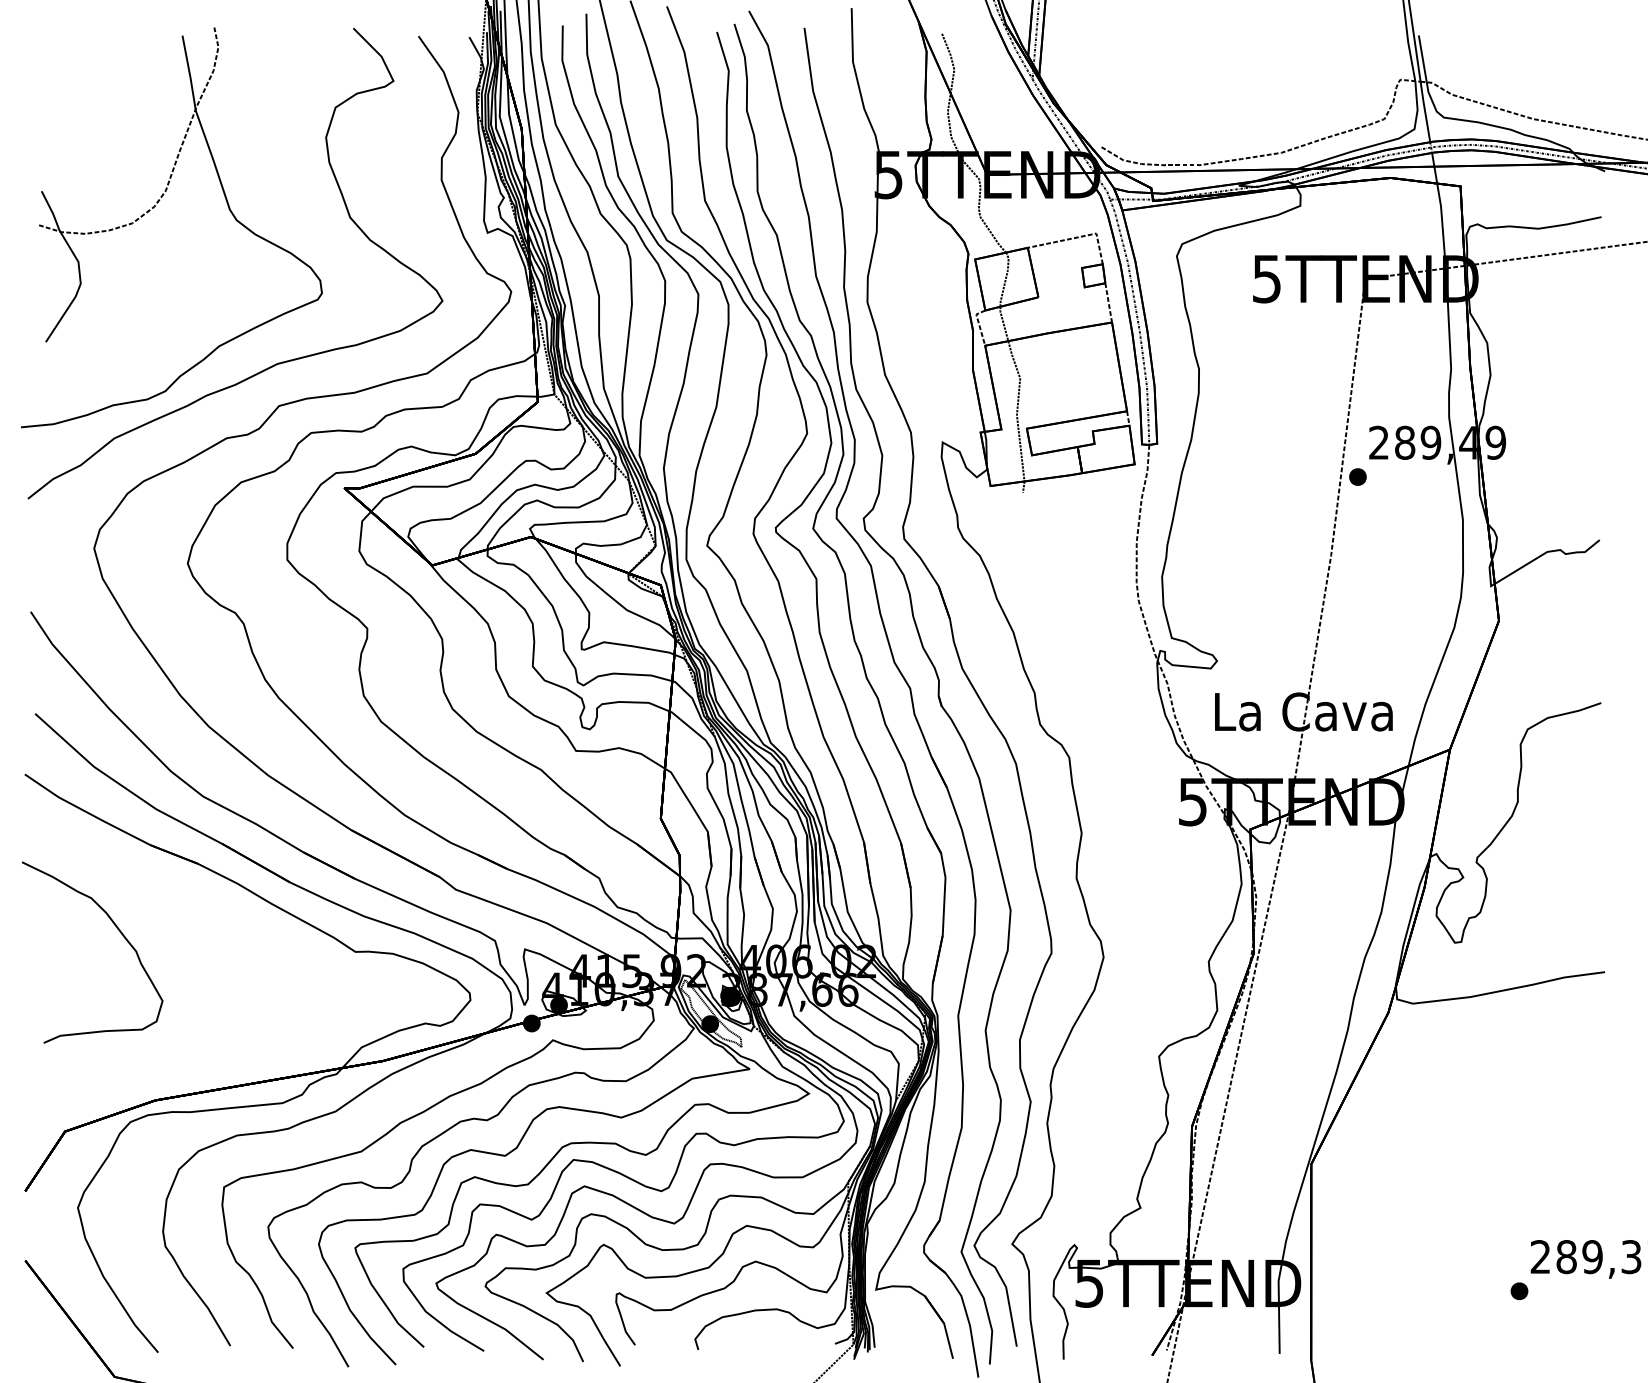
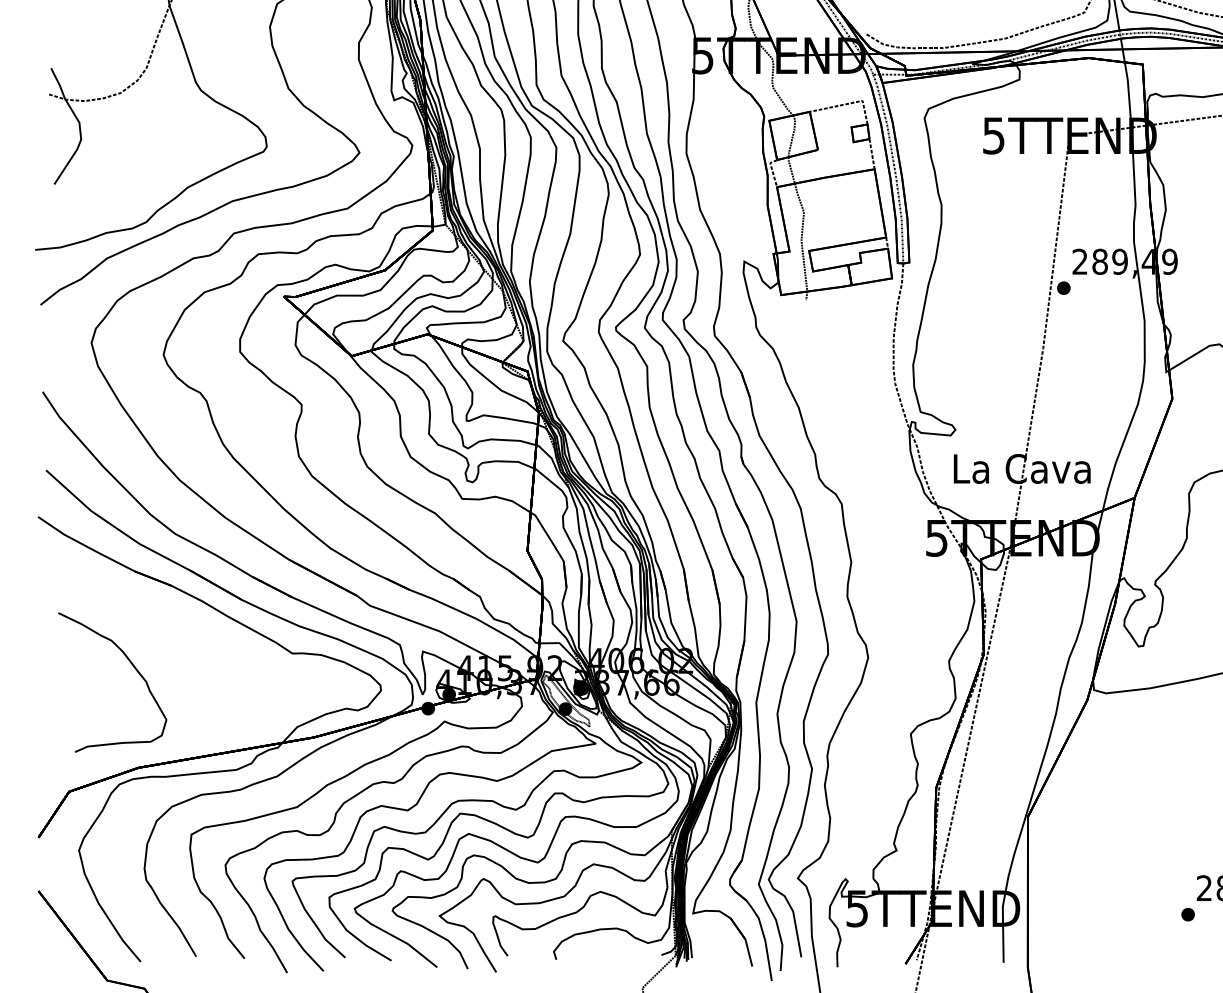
curve: (120, 933) -> (134, 667), moved

